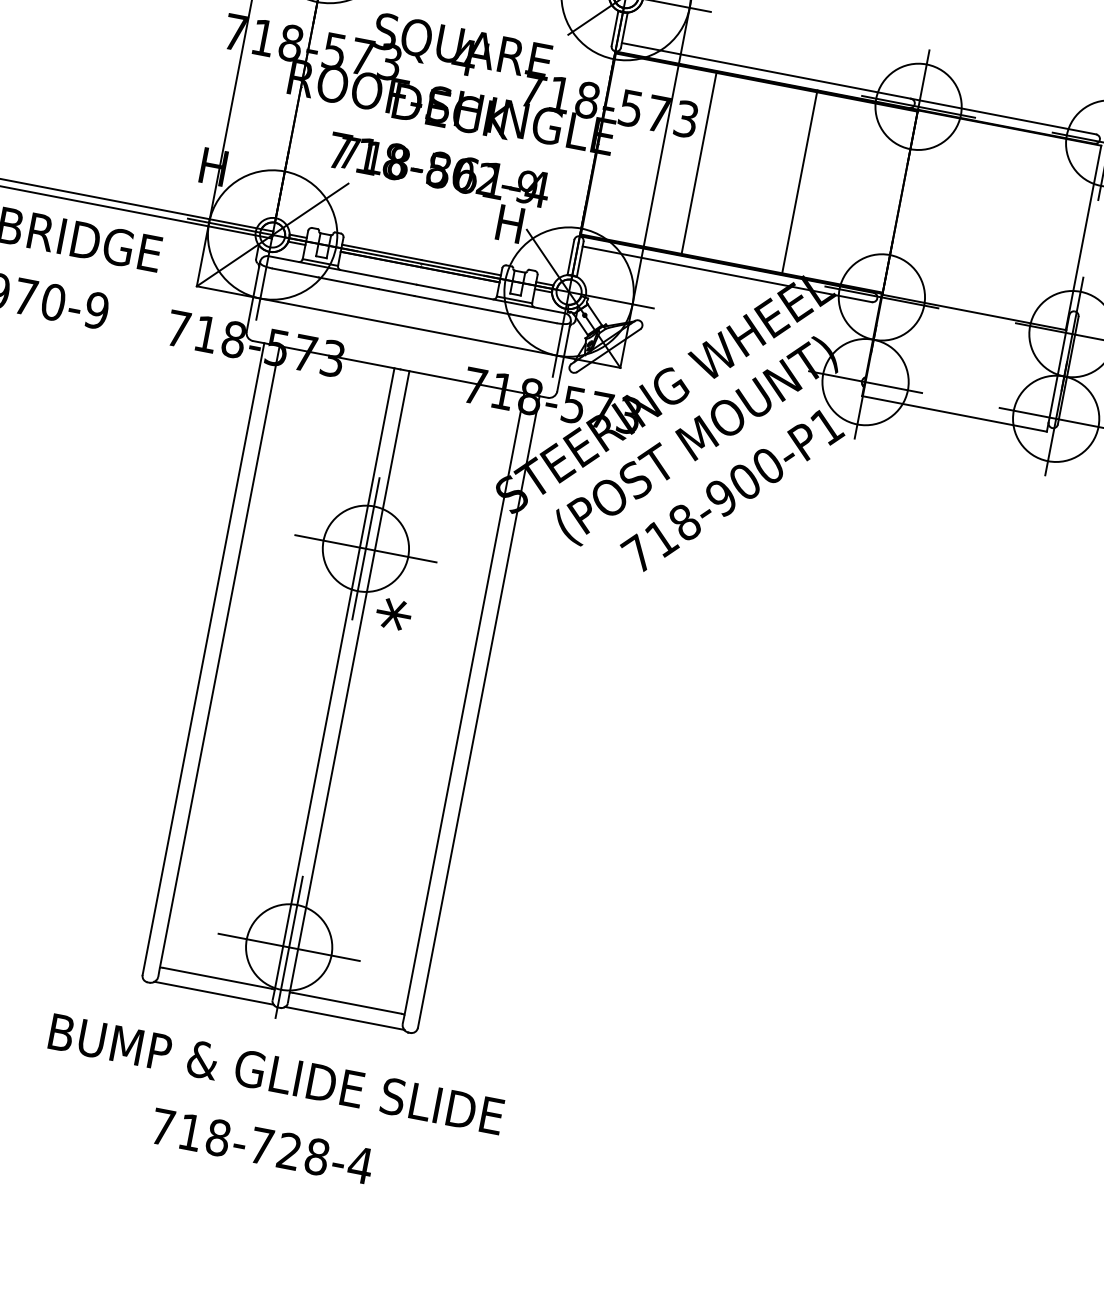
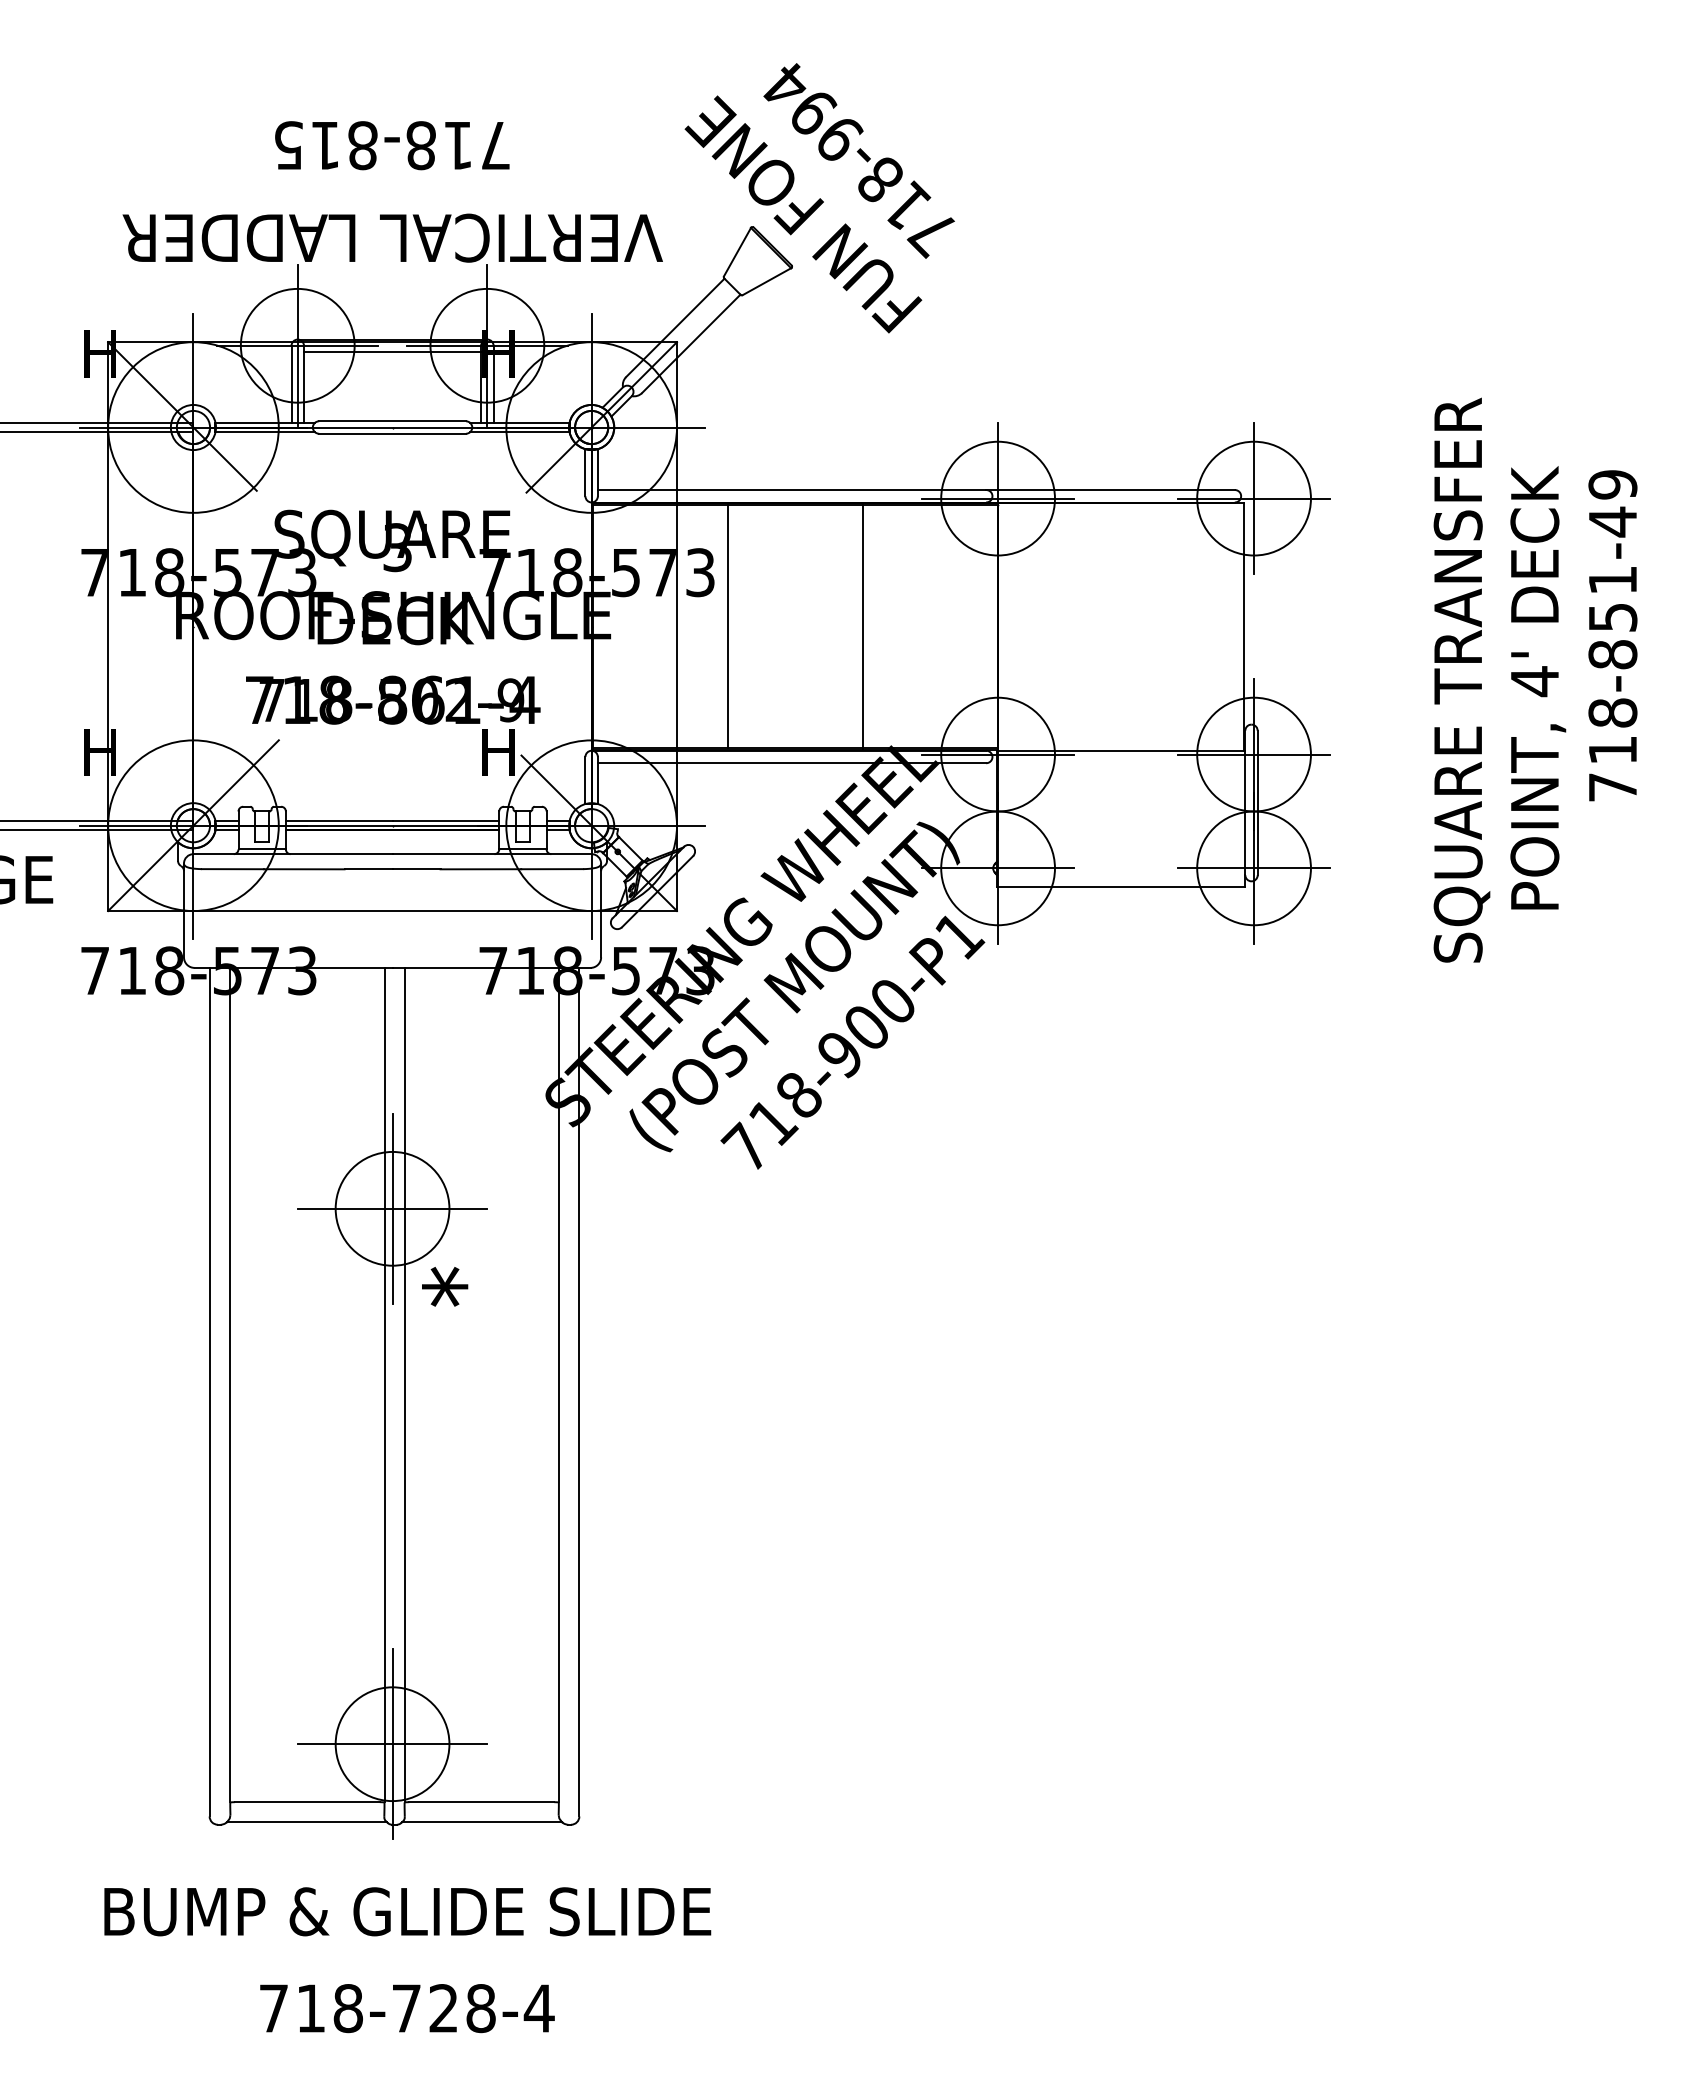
text: (464, 57) -> (397, 547), 4' -> 3'

